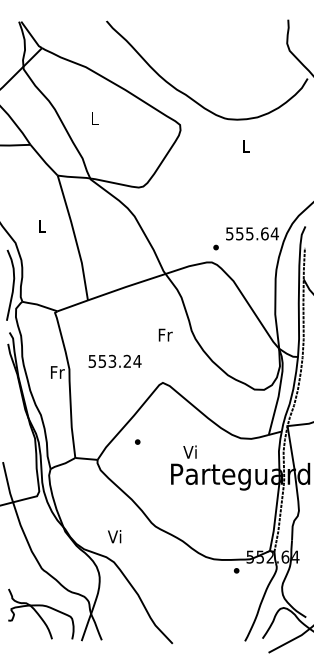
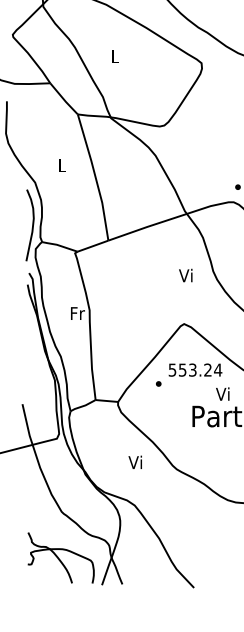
text: (164, 334) -> (185, 275), Fr -> Vi
text: (114, 360) -> (194, 369), moved
text: (189, 451) -> (222, 393), moved
text: (114, 536) -> (135, 462), moved

